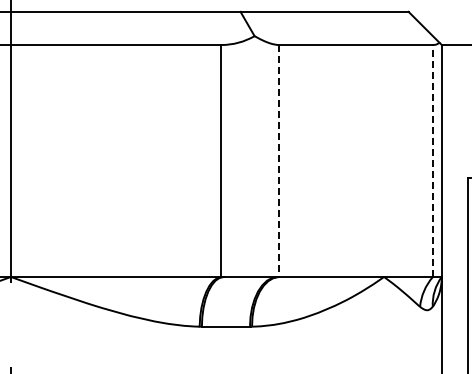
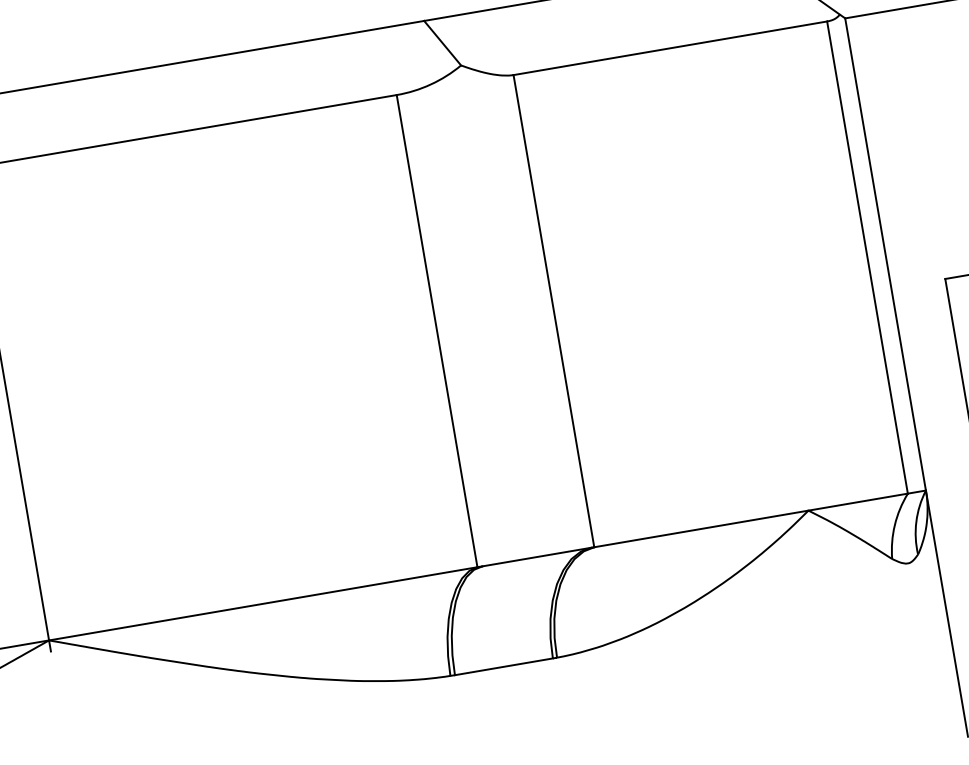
line: (278, 161) -> (553, 312), dashed -> solid
line: (432, 161) -> (866, 258), dashed -> solid

